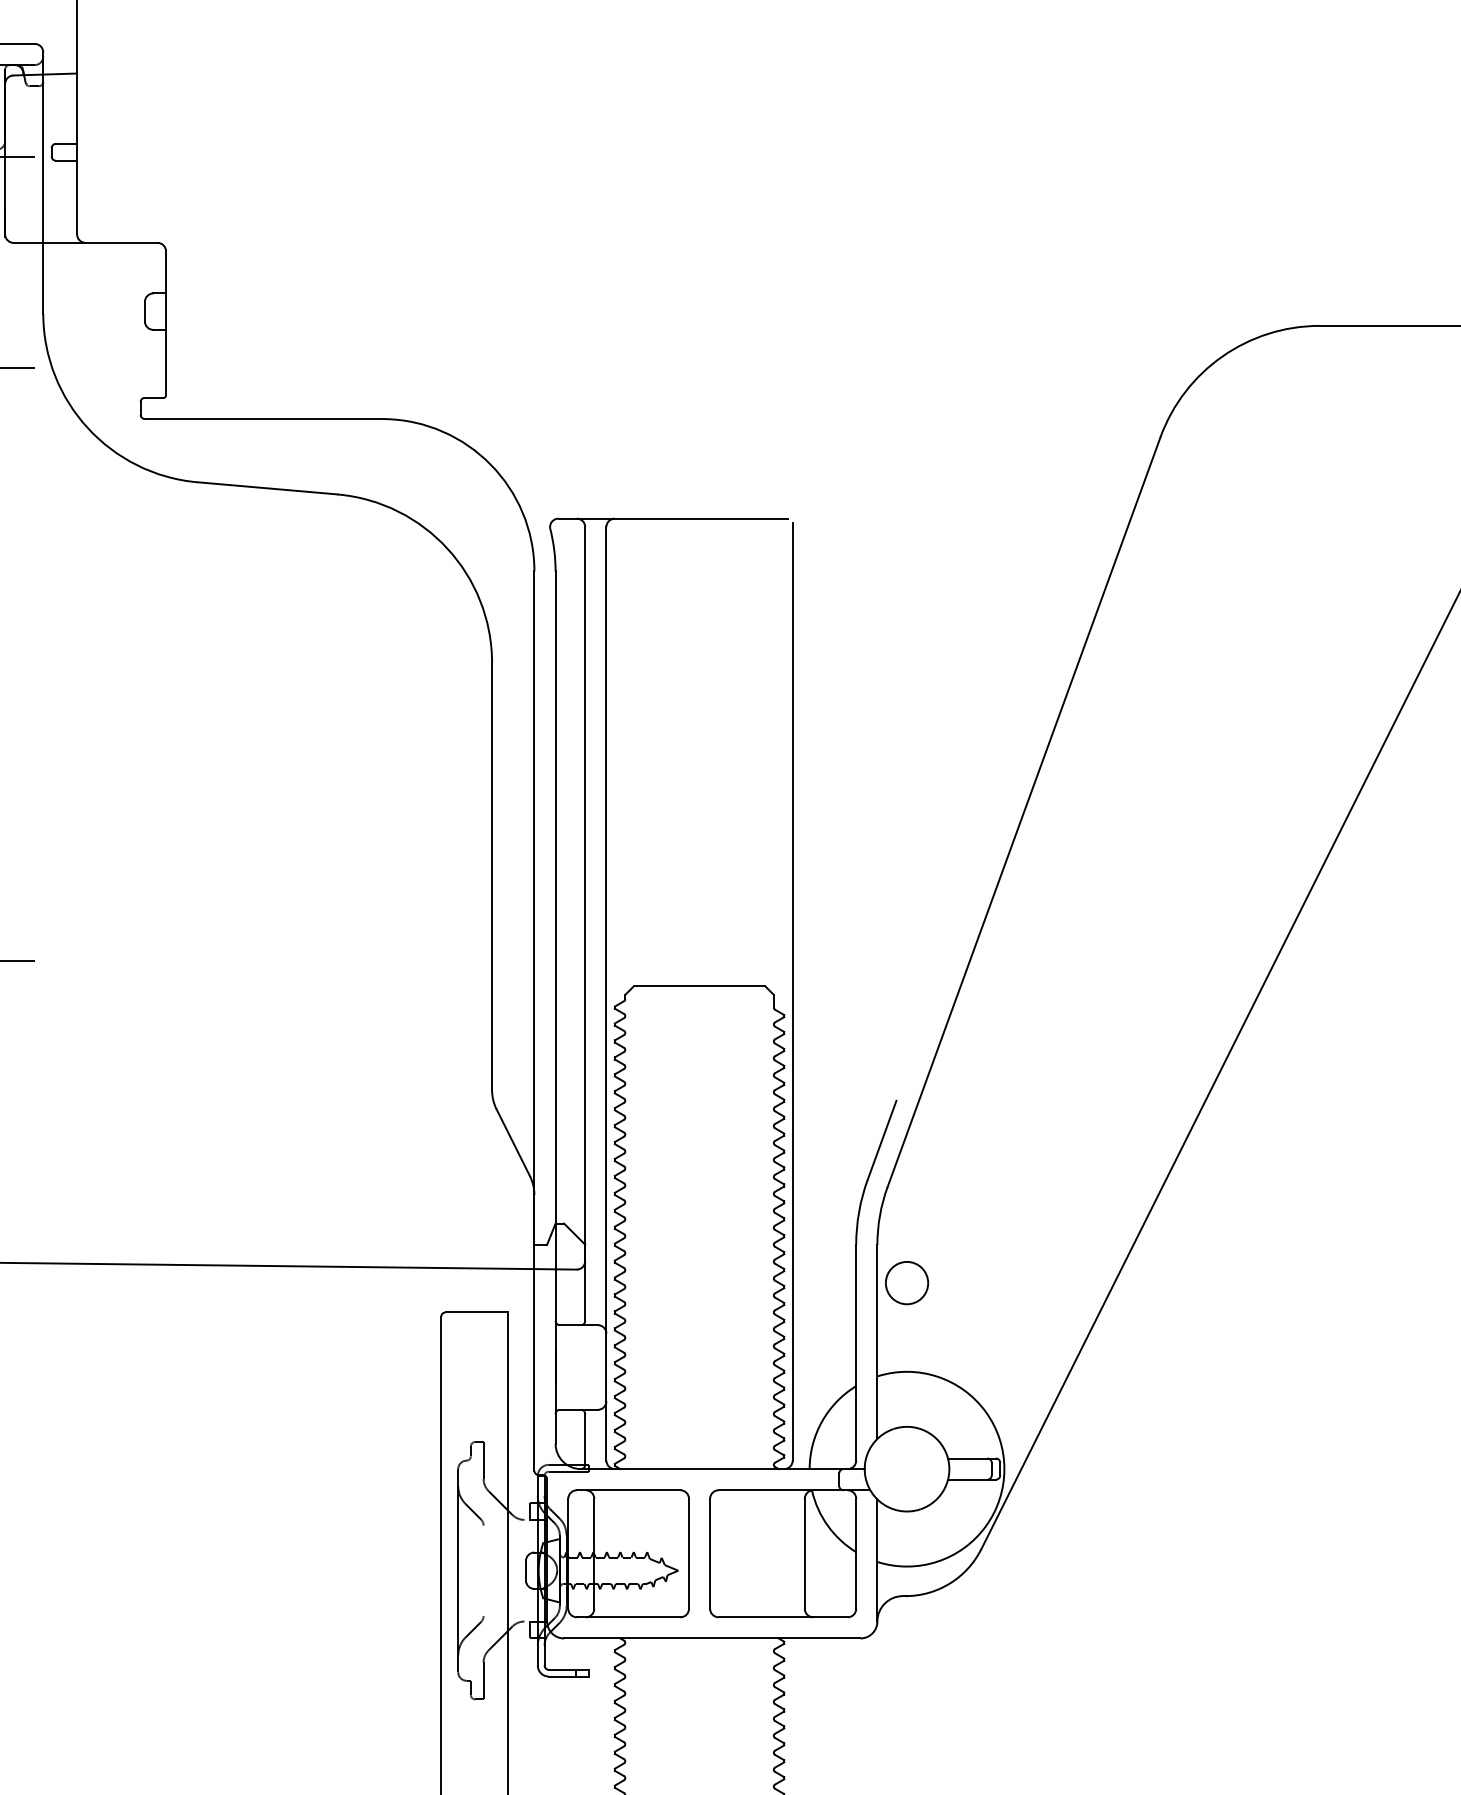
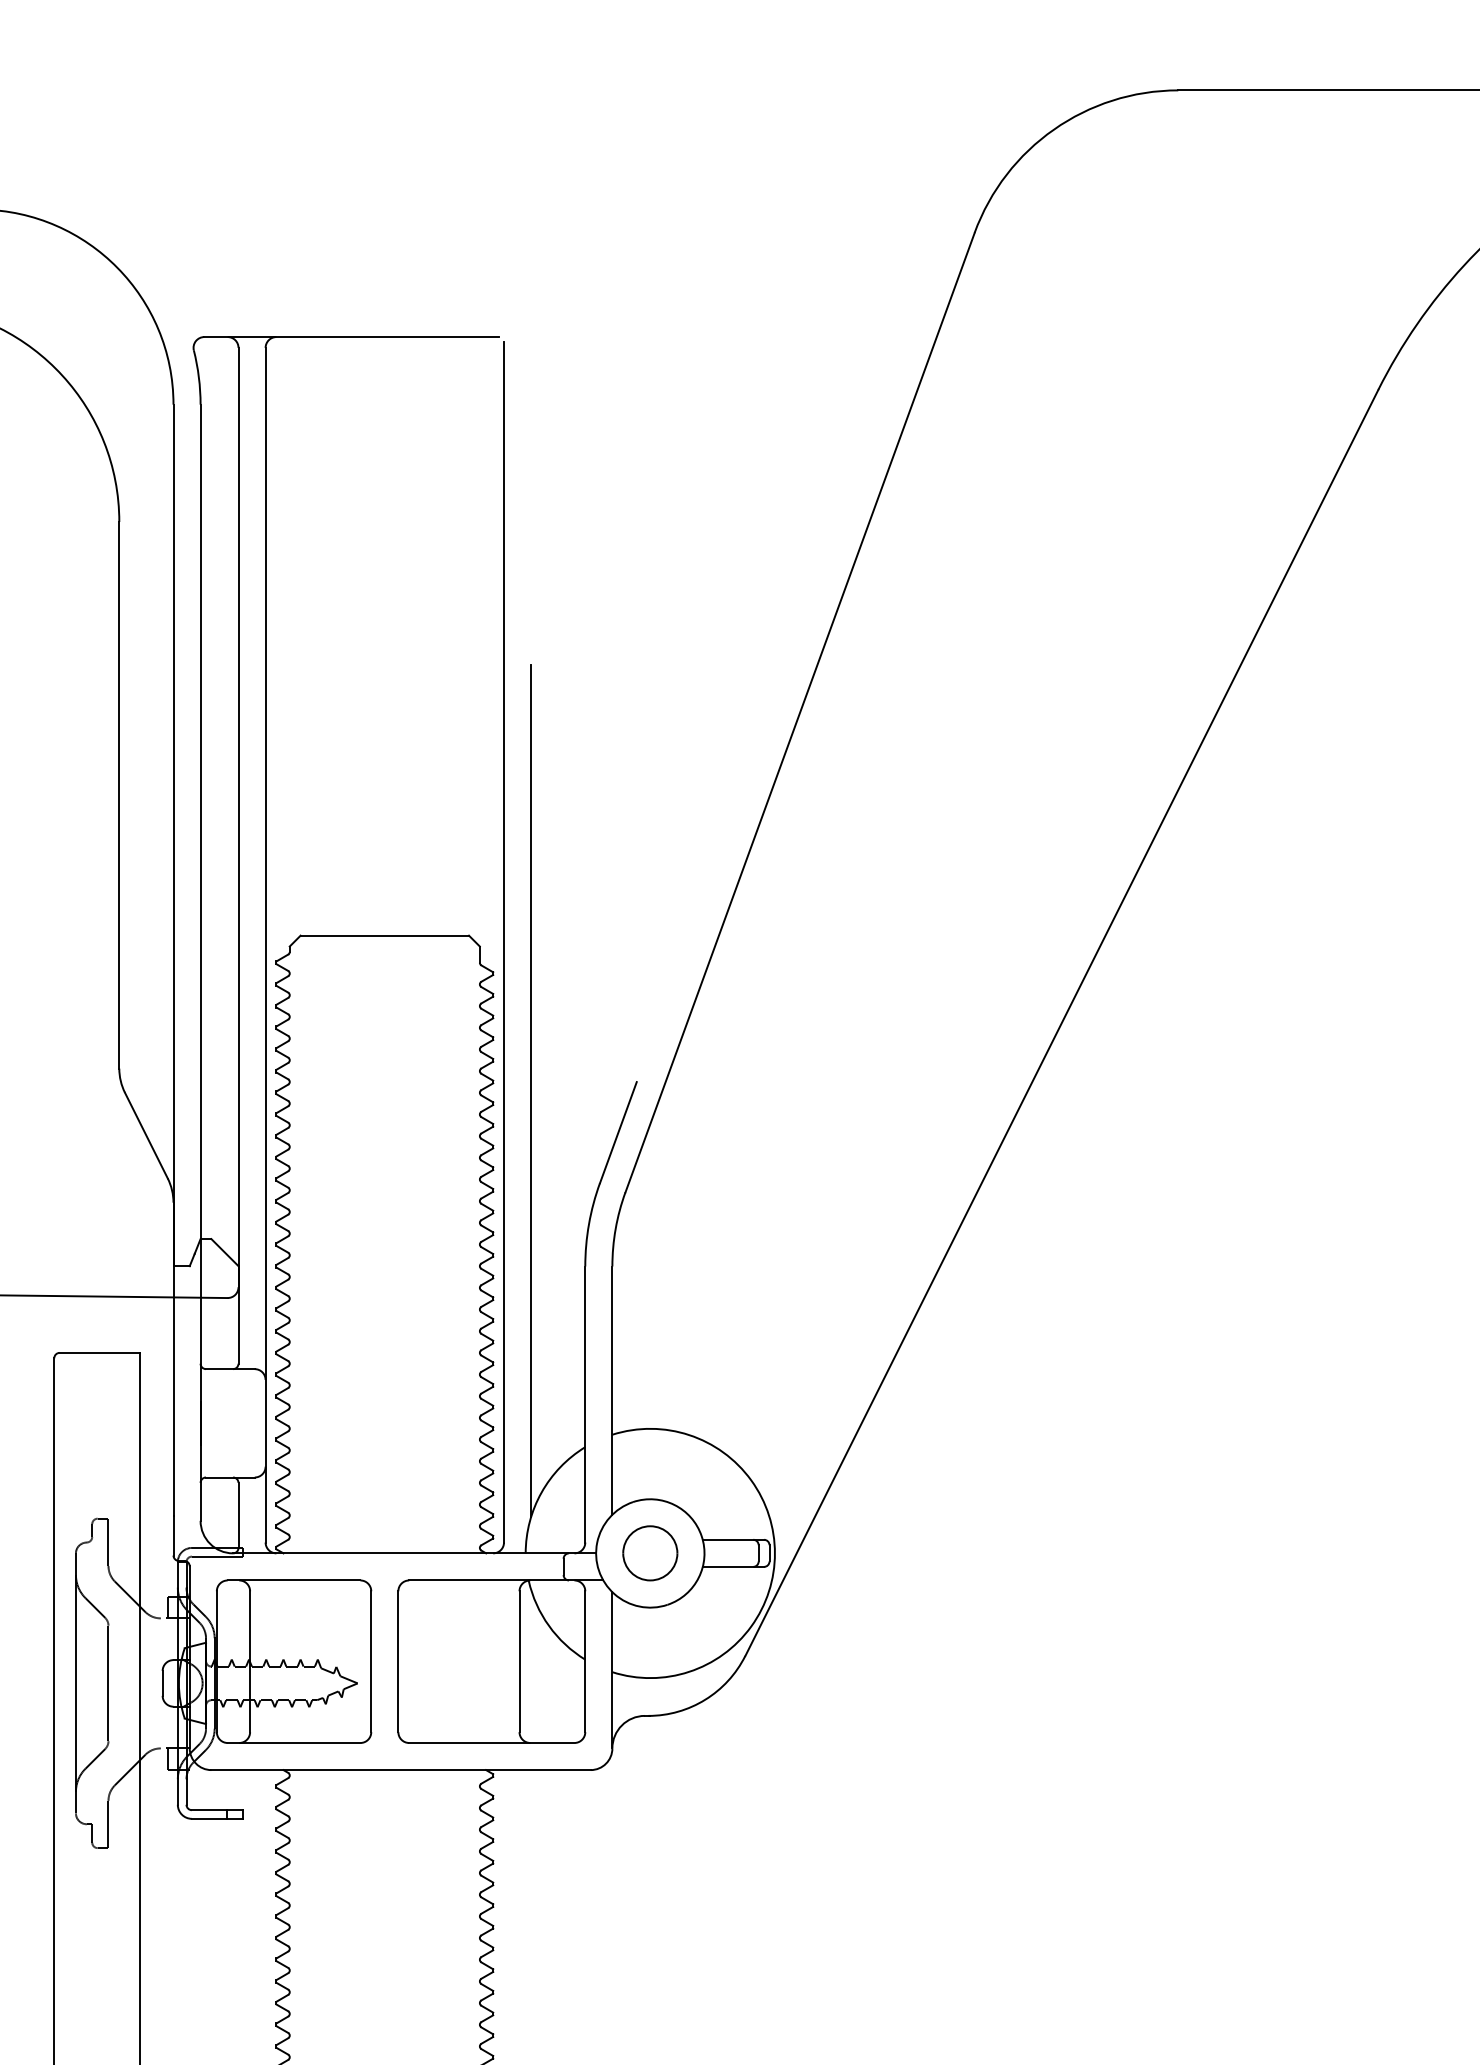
line: (813, 1107) -> (530, 1090), added
part: (907, 1283) -> (650, 1553), moved
line: (483, 1570) -> (108, 1683), added

